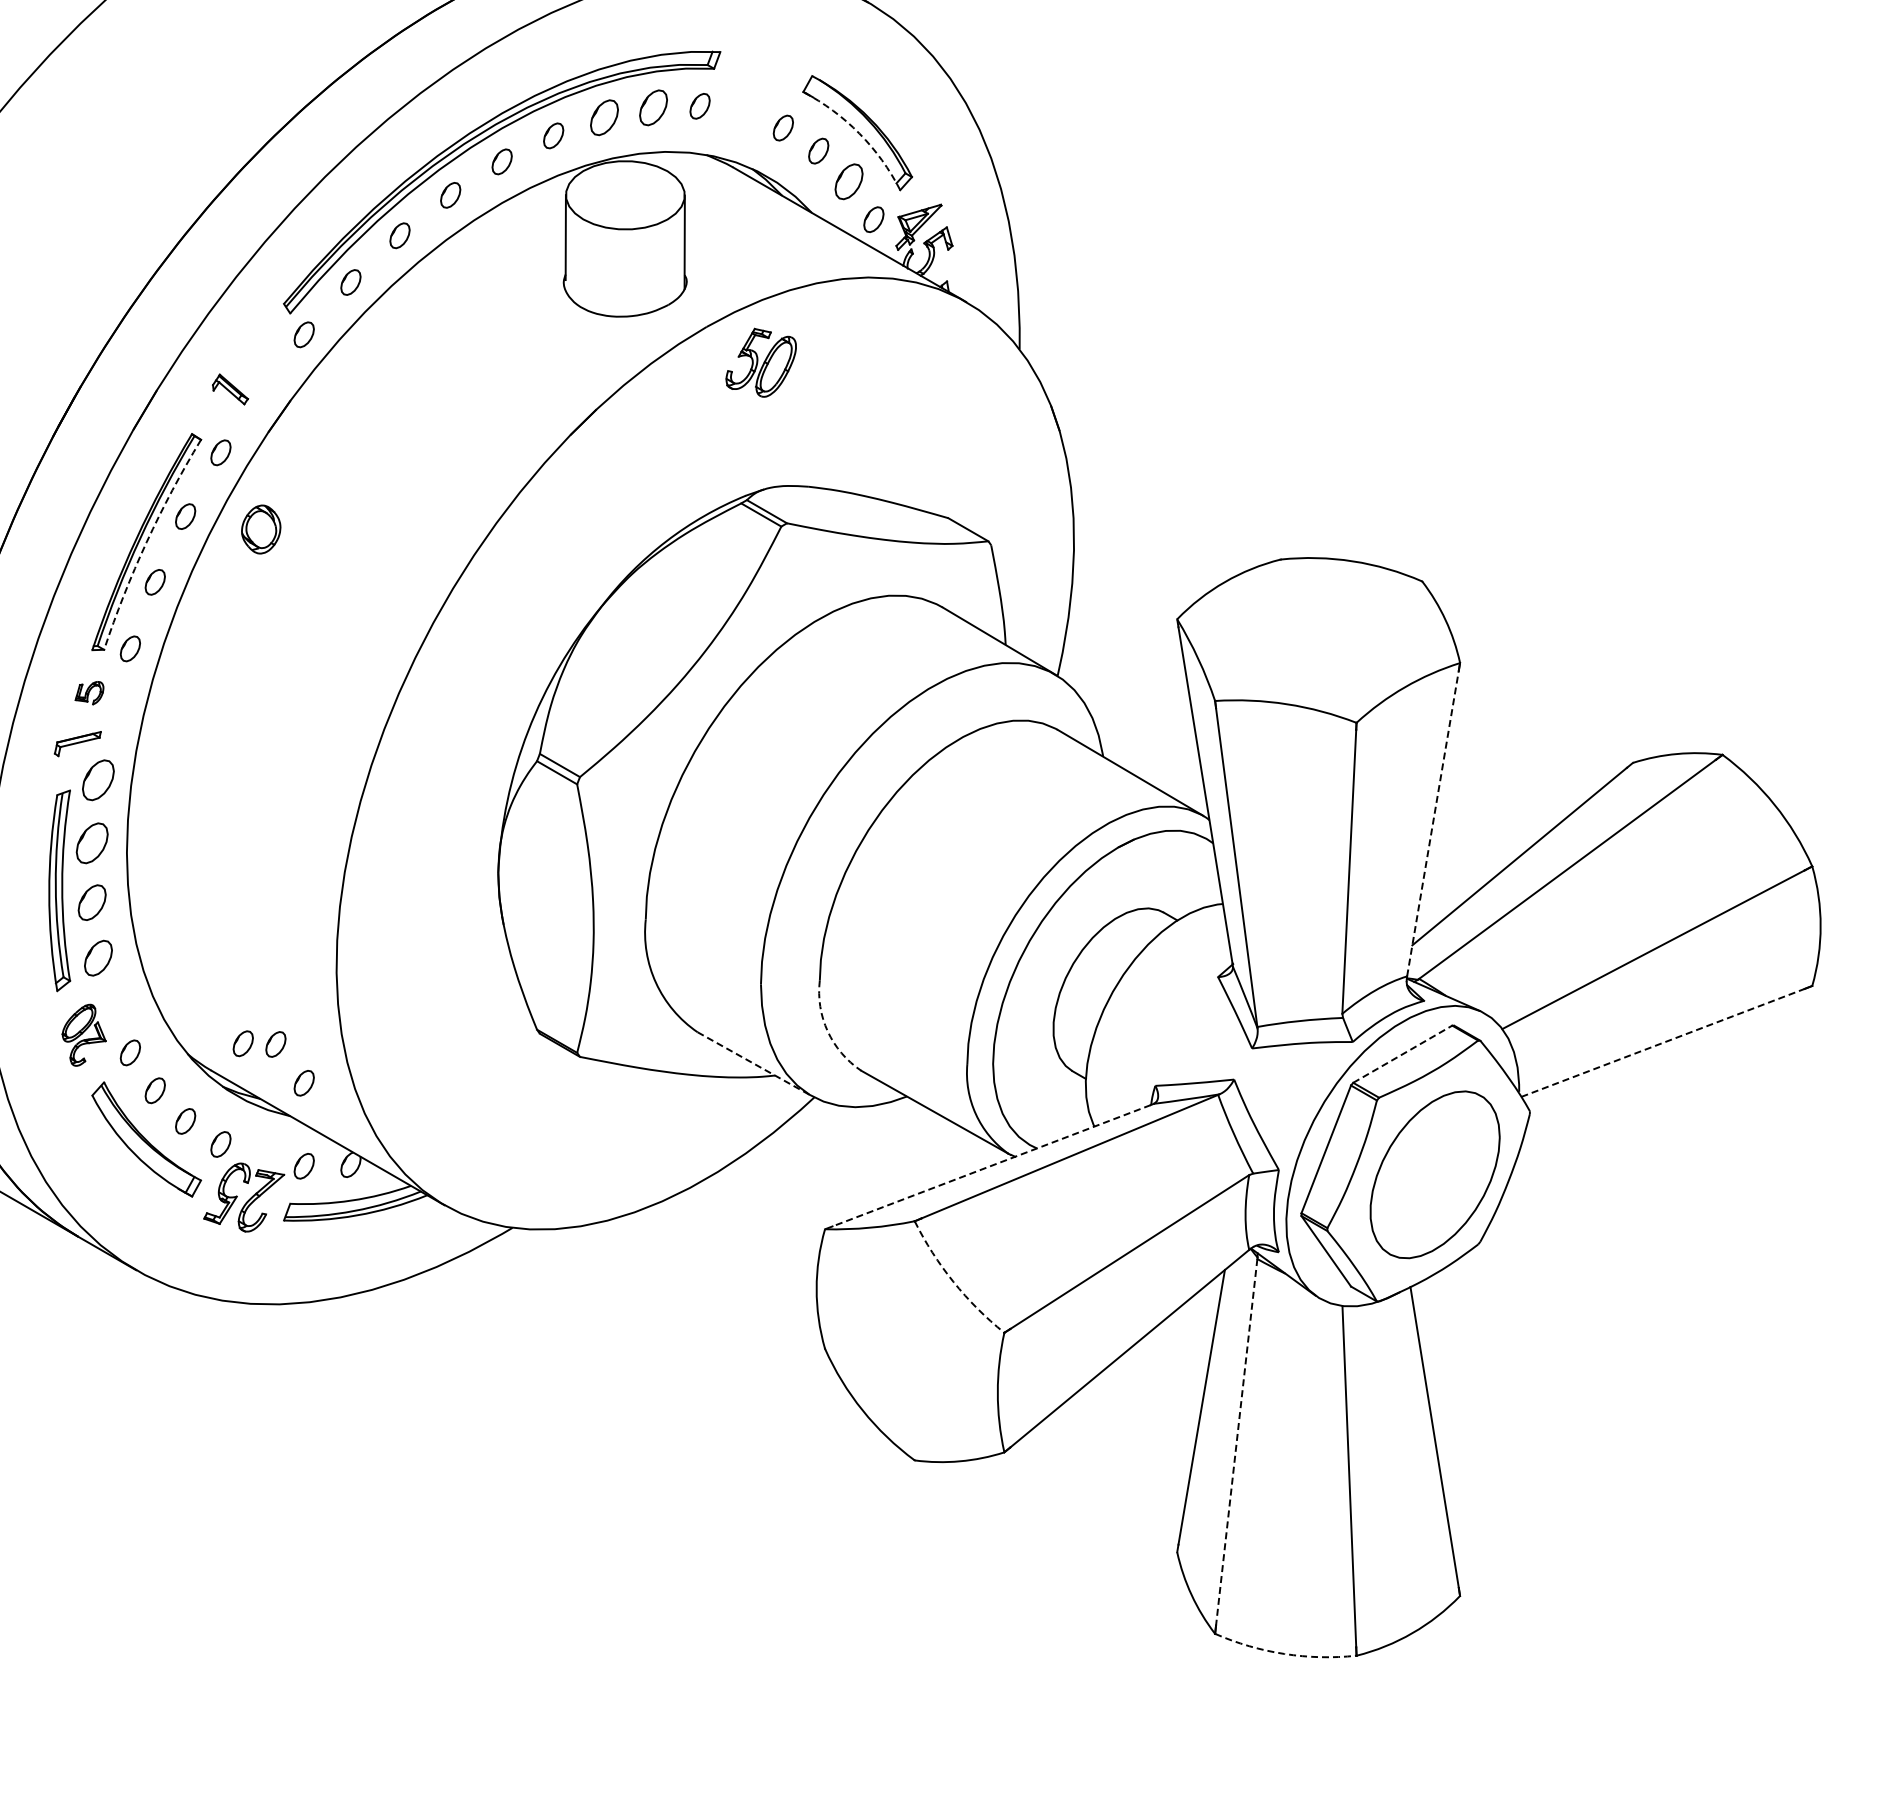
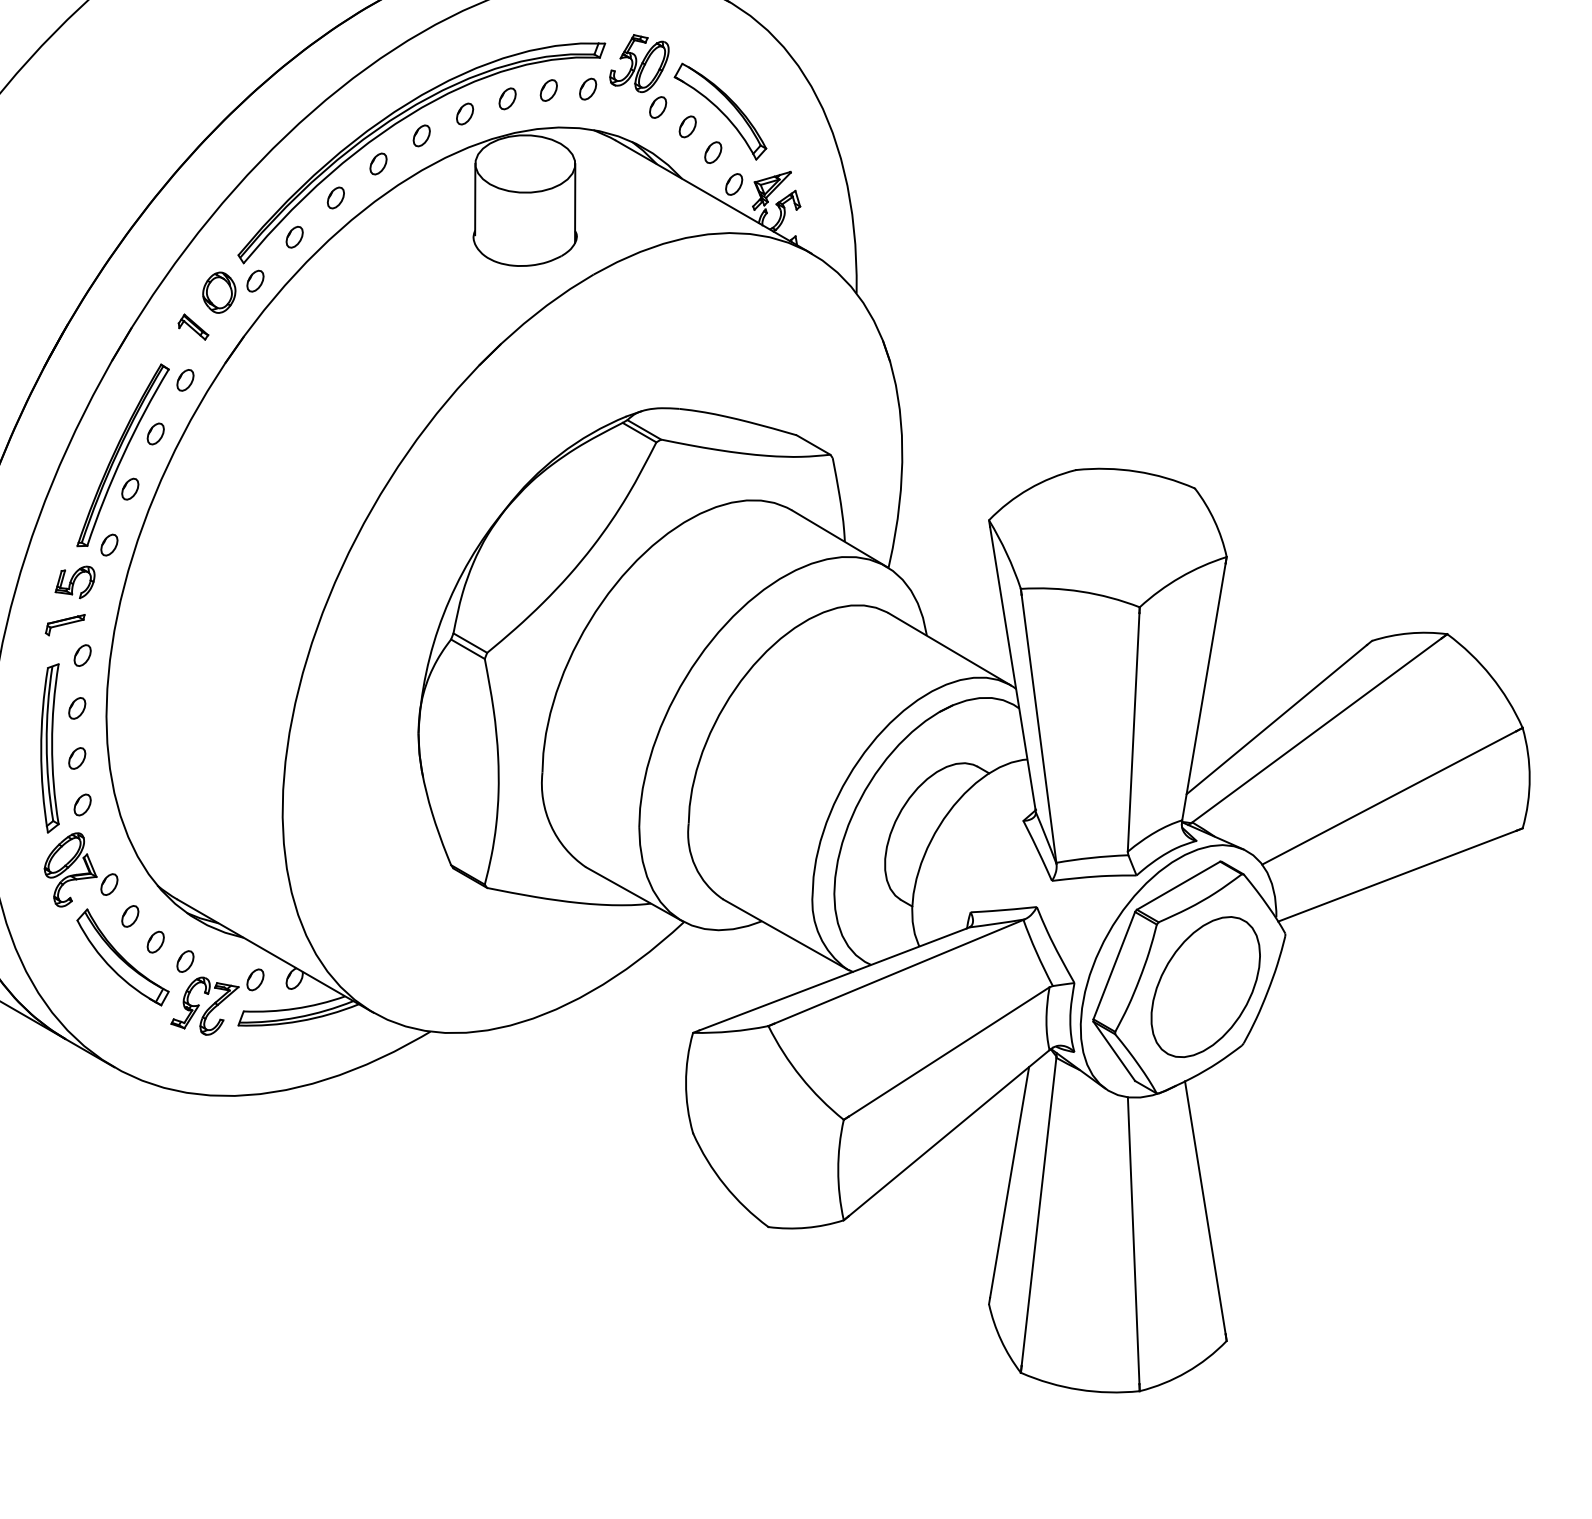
part: (652, 107) -> (548, 90), size x0.71
part: (603, 117) -> (506, 98), size x0.71
arc: (859, 133) -> (722, 112), dashed -> solid
part: (848, 181) -> (712, 152), size x0.71
part: (760, 362) -> (638, 63), moved
part: (261, 529) -> (219, 292), moved
arc: (146, 542) -> (122, 455), dashed -> solid
part: (89, 692) -> (75, 581), size x1.67
part: (98, 780) -> (82, 655), size x0.62
line: (1433, 823) -> (1204, 691), dashed -> solid
part: (91, 842) -> (76, 707), size x0.62
part: (91, 902) -> (76, 758), size x0.71
part: (98, 957) -> (82, 804), size x0.71
arc: (827, 1031) -> (695, 866), dashed -> solid
part: (83, 1034) -> (69, 869), size x1.43
line: (1663, 1042) -> (1397, 875), dashed -> solid
part: (242, 1043) -> (203, 876), removed
part: (275, 1044) -> (231, 877), removed
line: (1403, 1053) -> (1179, 885), dashed -> solid
line: (754, 1064) -> (633, 894), dashed -> solid
part: (303, 1083) -> (254, 910), removed
line: (991, 1165) -> (832, 979), dashed -> solid
arc: (953, 1281) -> (801, 1076), dashed -> solid
line: (1236, 1442) -> (1038, 1212), dashed -> solid
arc: (1284, 1653) -> (1079, 1389), dashed -> solid

